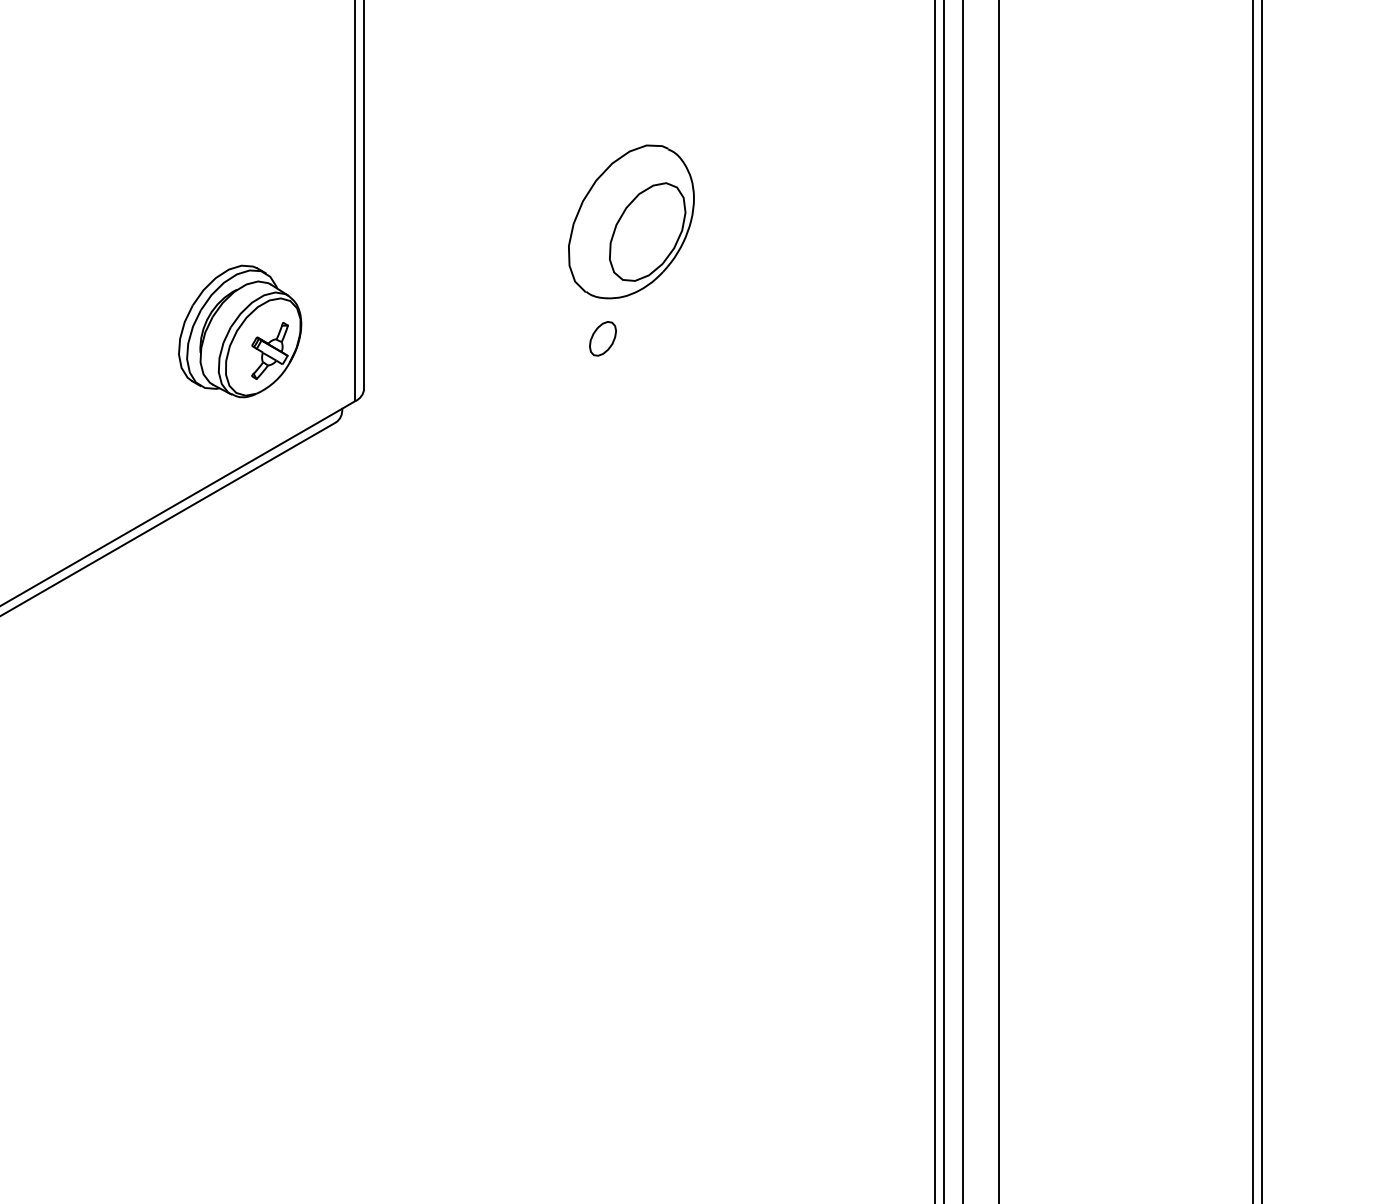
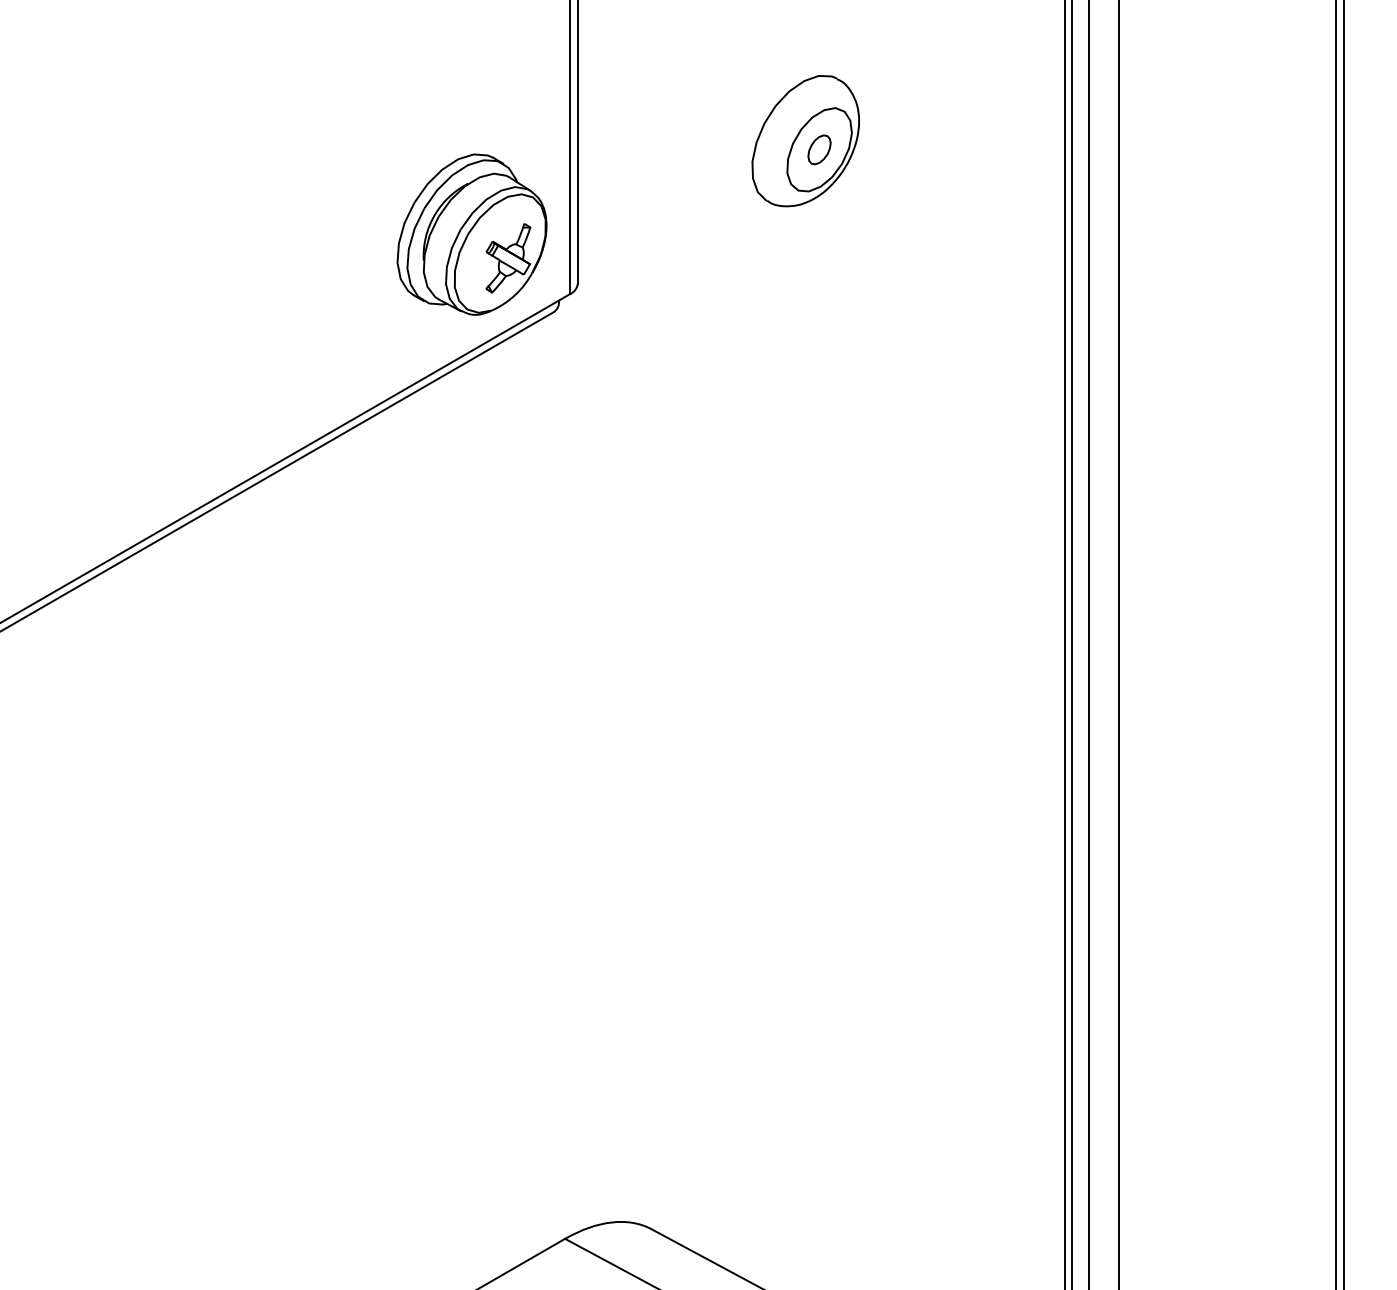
part: (239, 331) -> (471, 234), size x1.43
part: (602, 338) -> (819, 149), moved

